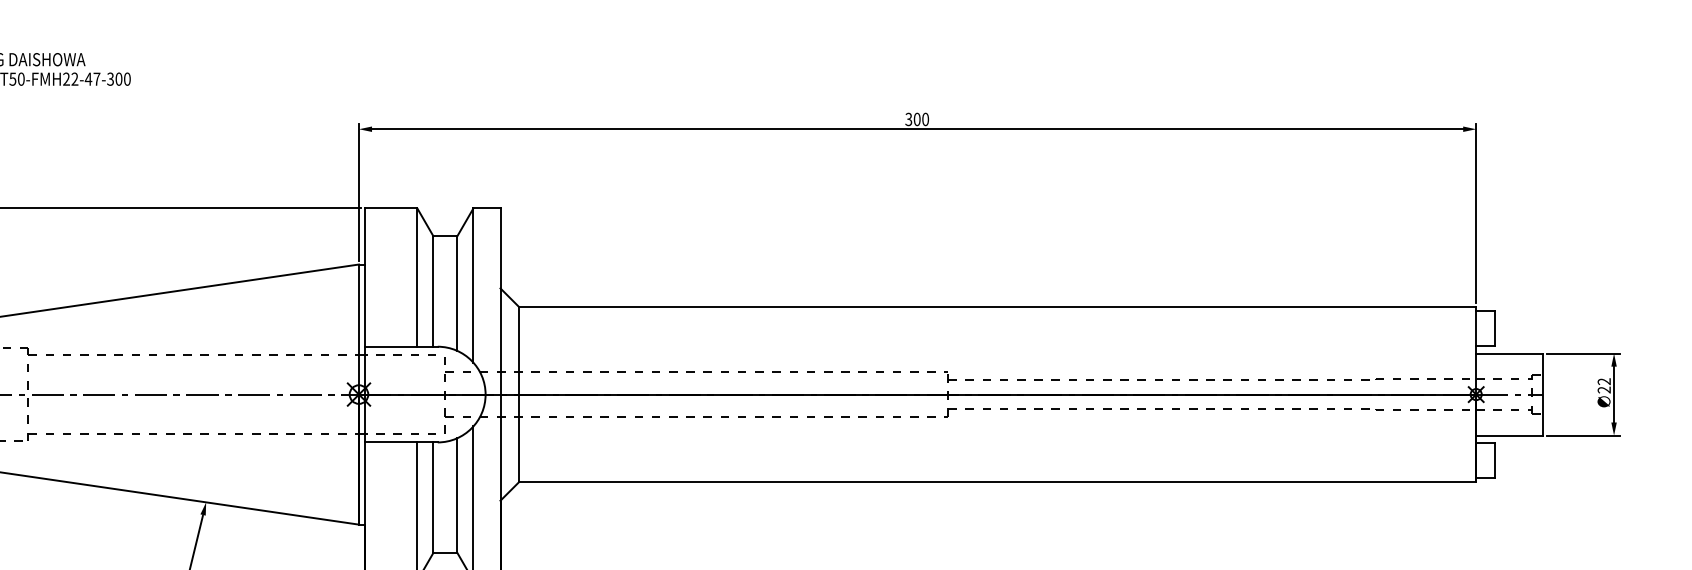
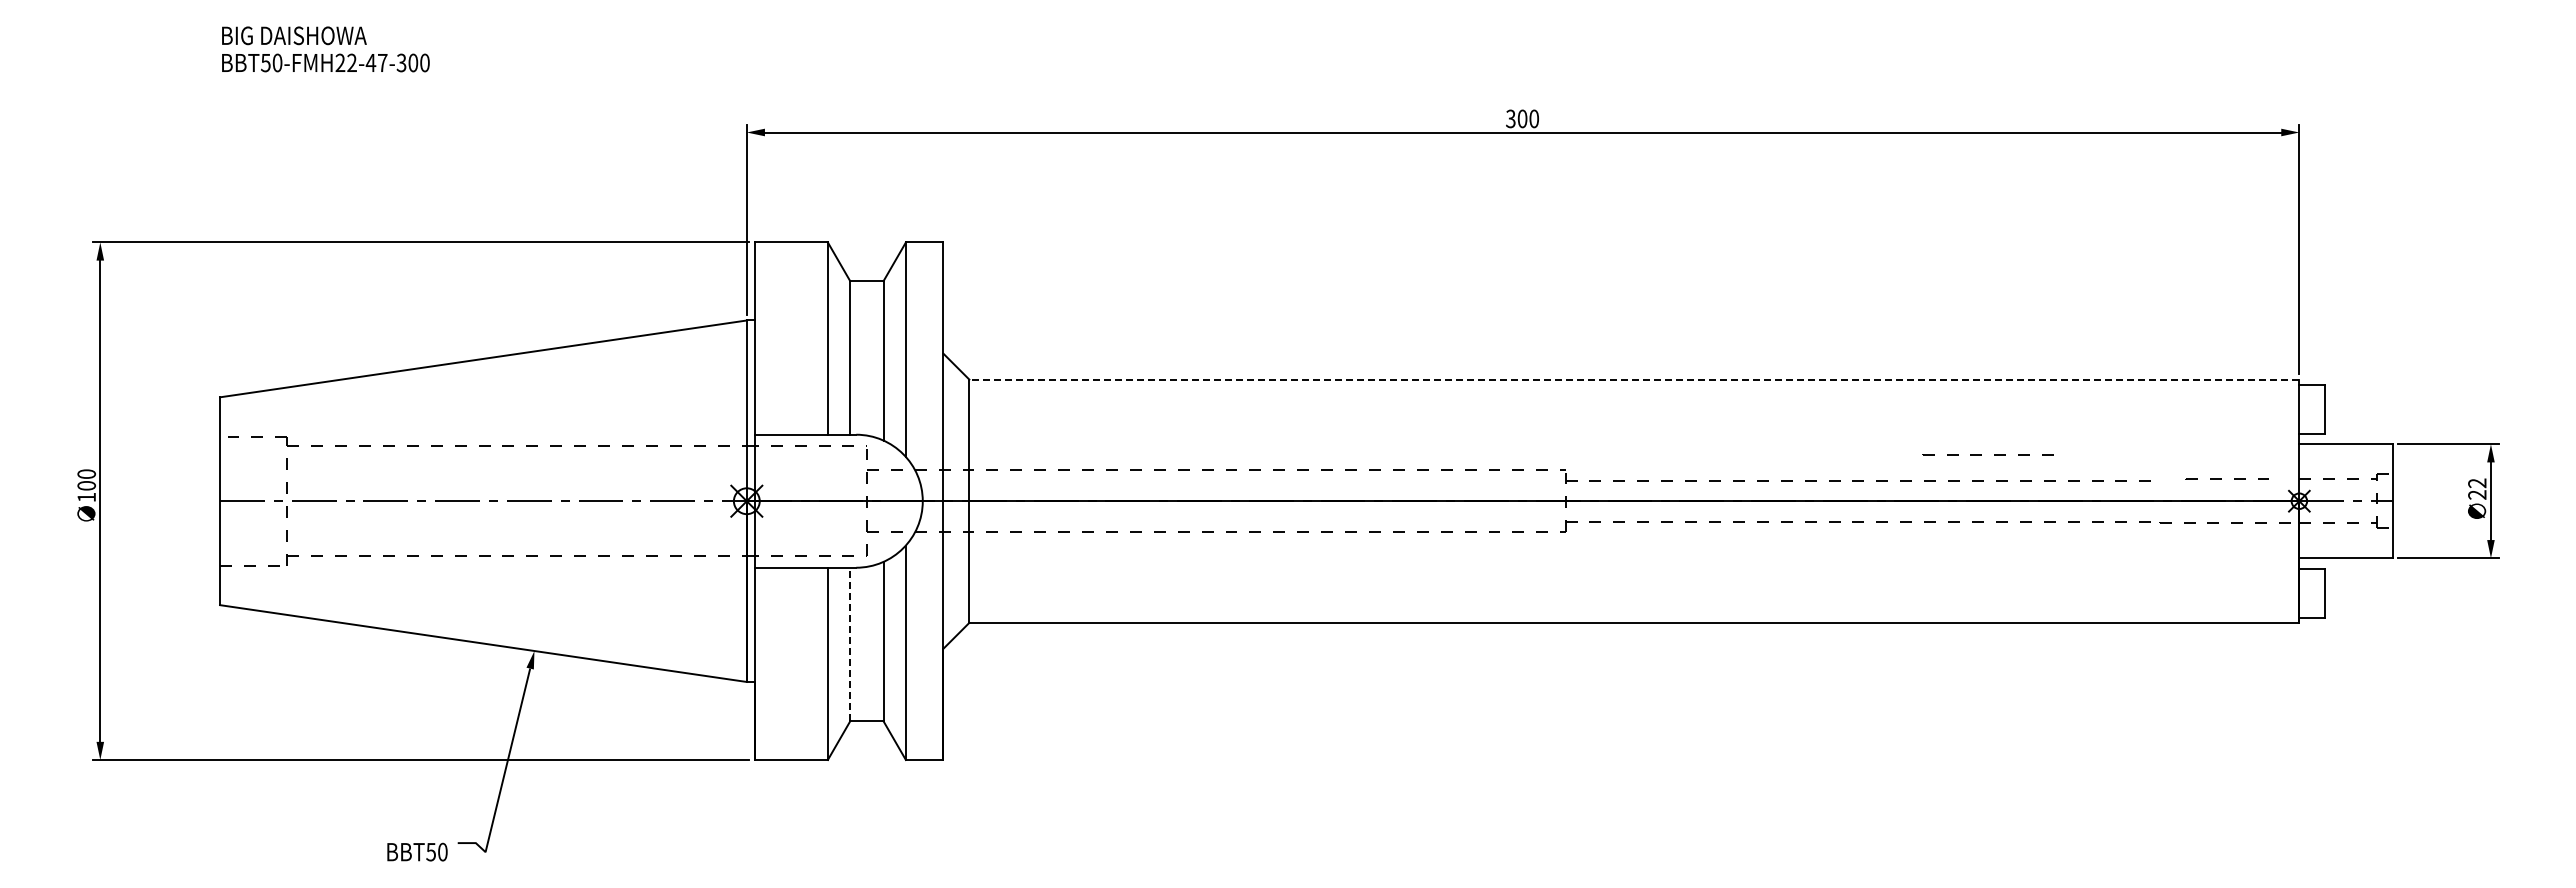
line: (997, 306) -> (1633, 379), solid -> dashed
part: (1251, 360) -> (1987, 454), added
part: (1422, 378) -> (2224, 479), size x0.6
line: (433, 497) -> (850, 644), solid -> dashed

